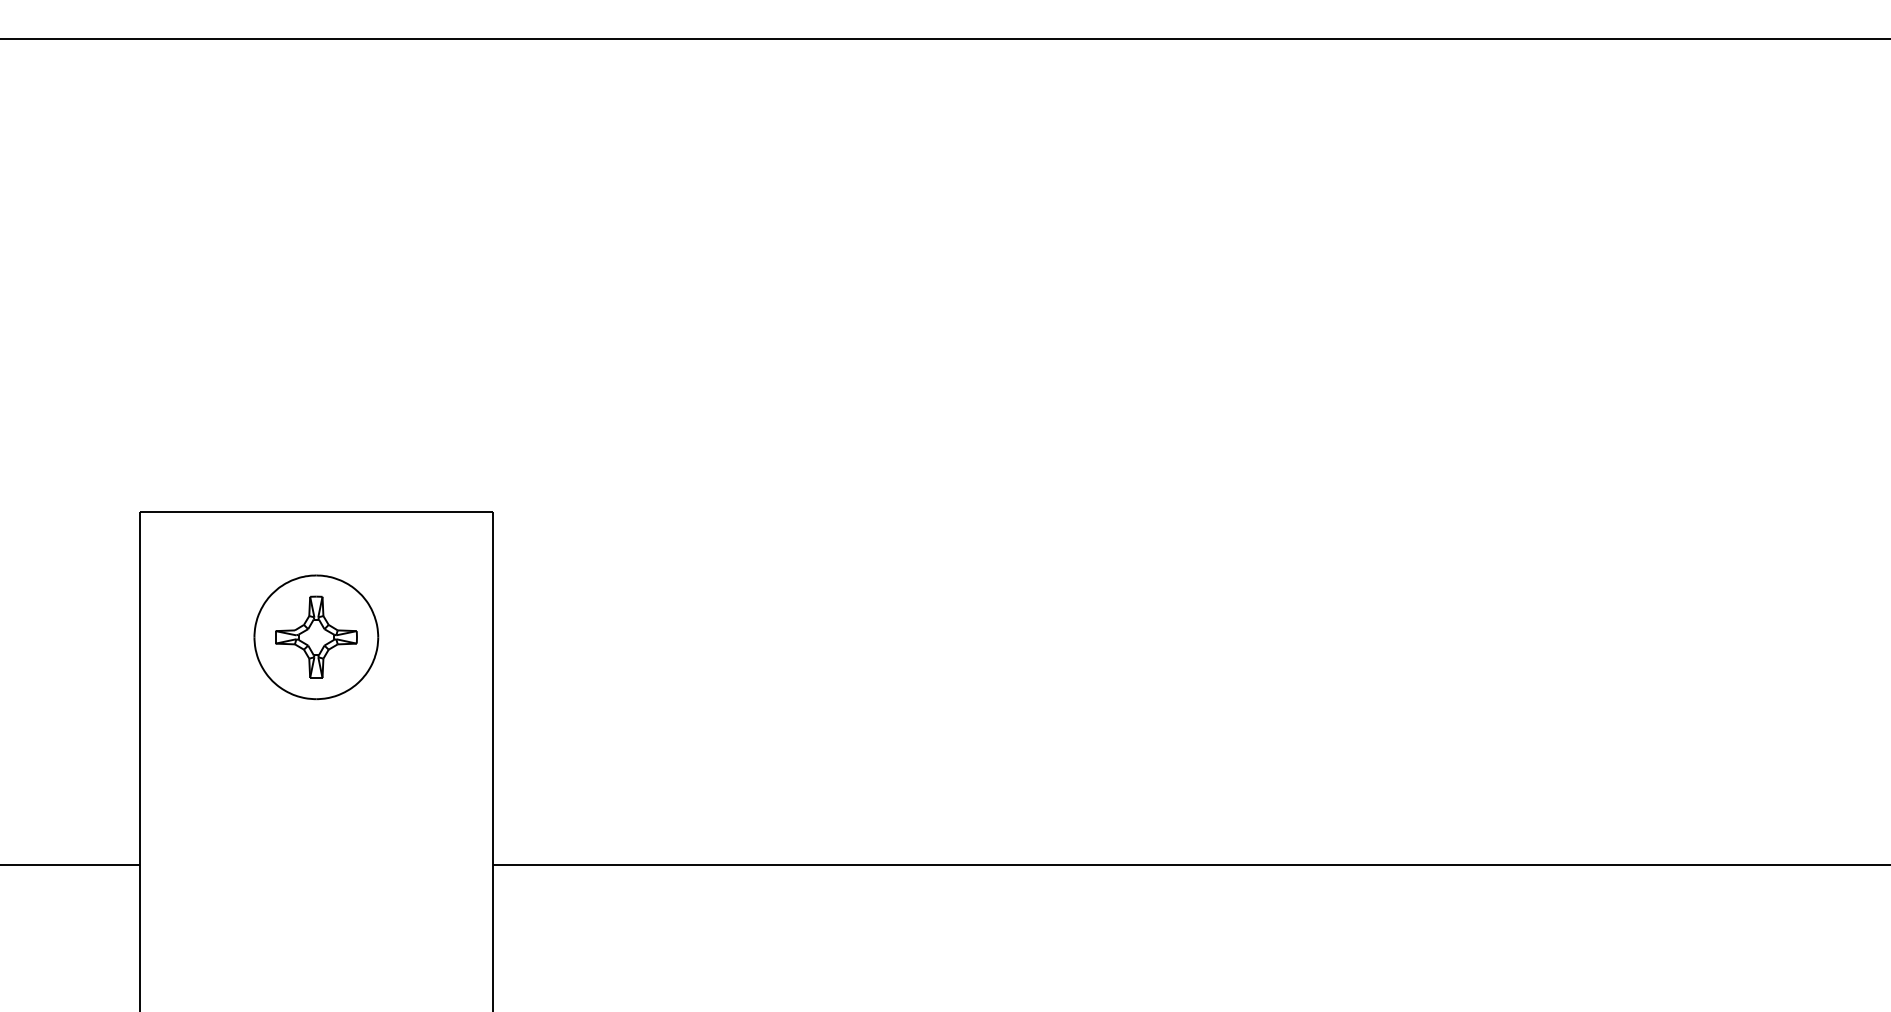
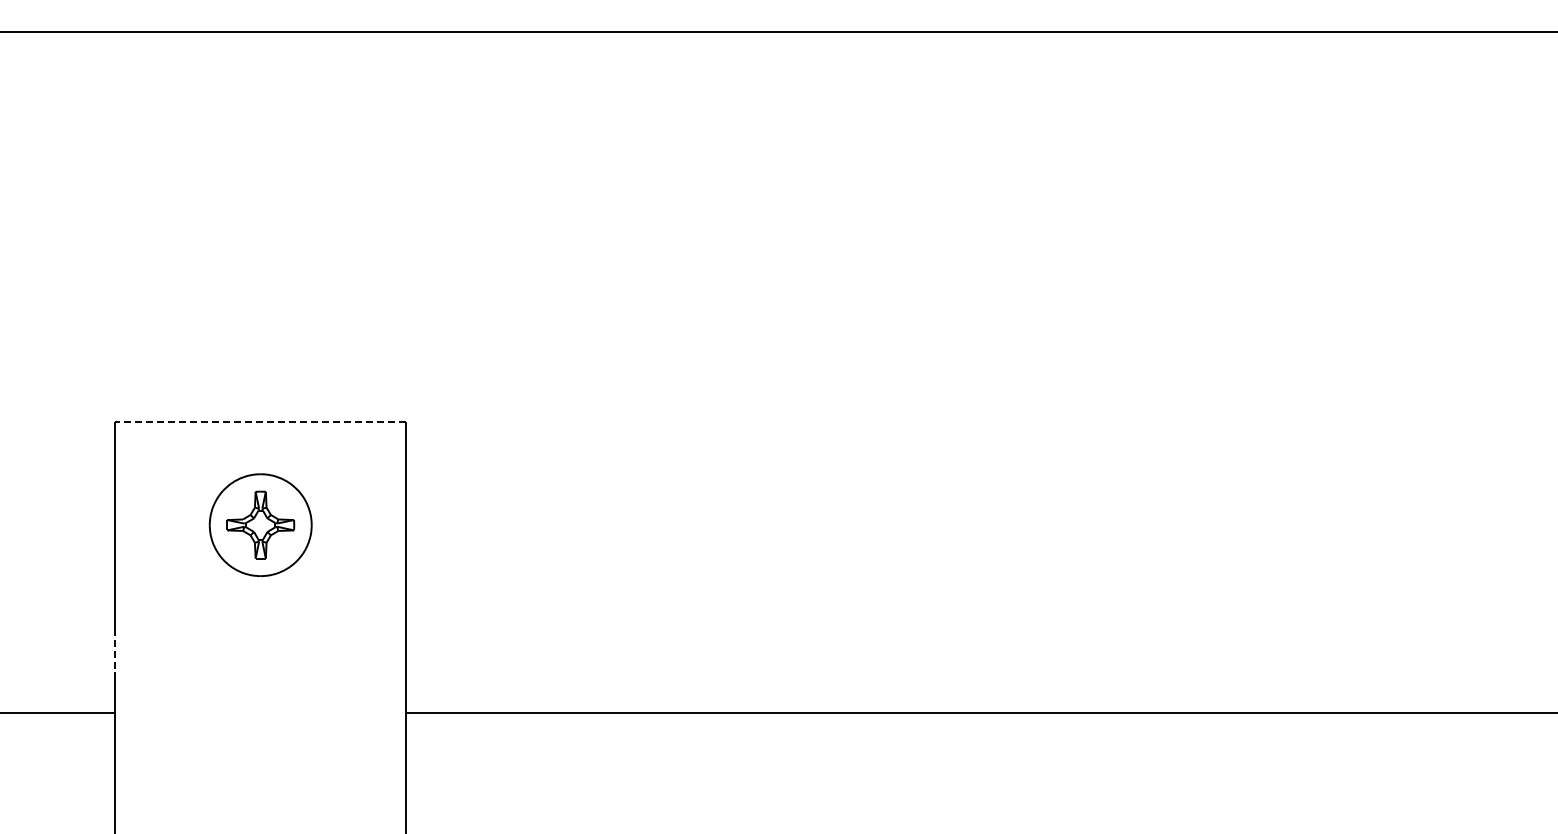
line: (316, 511) -> (260, 421), solid -> dashed
line: (140, 789) -> (115, 650), solid -> dashed

